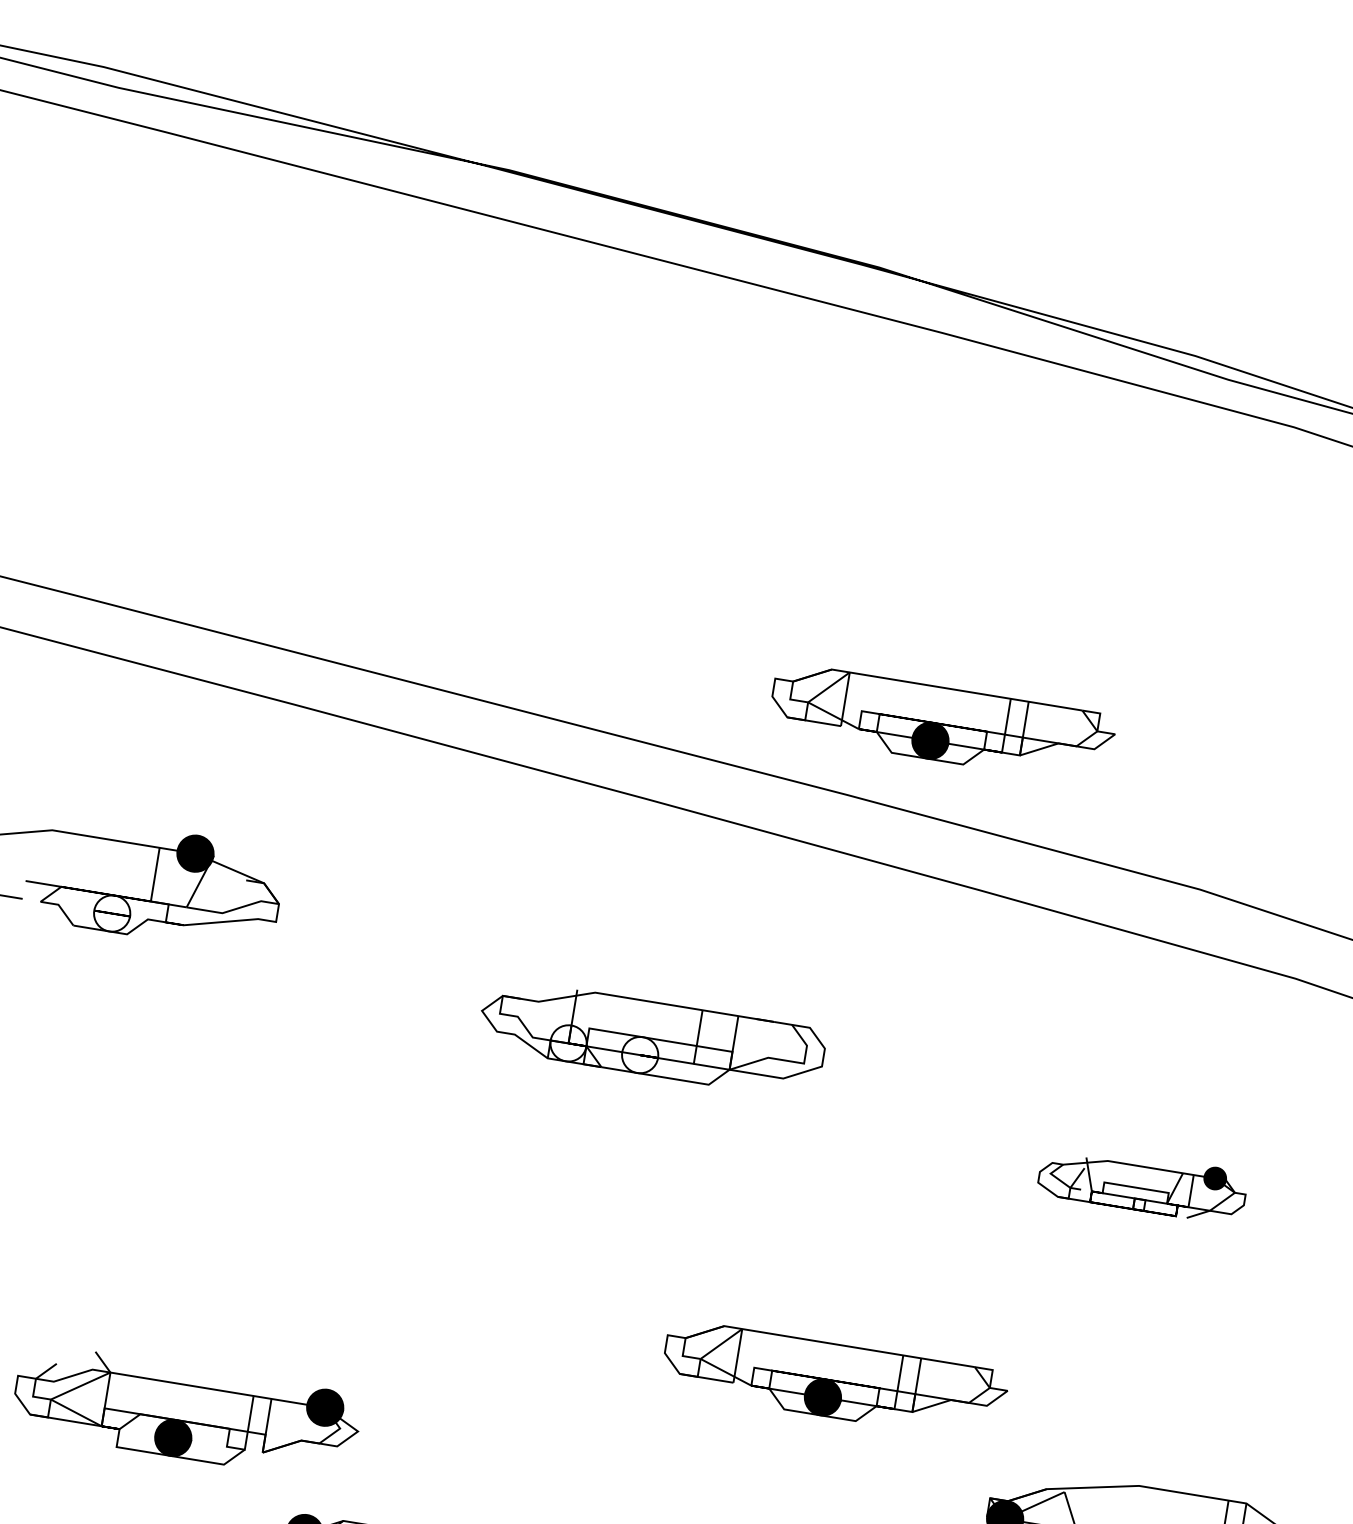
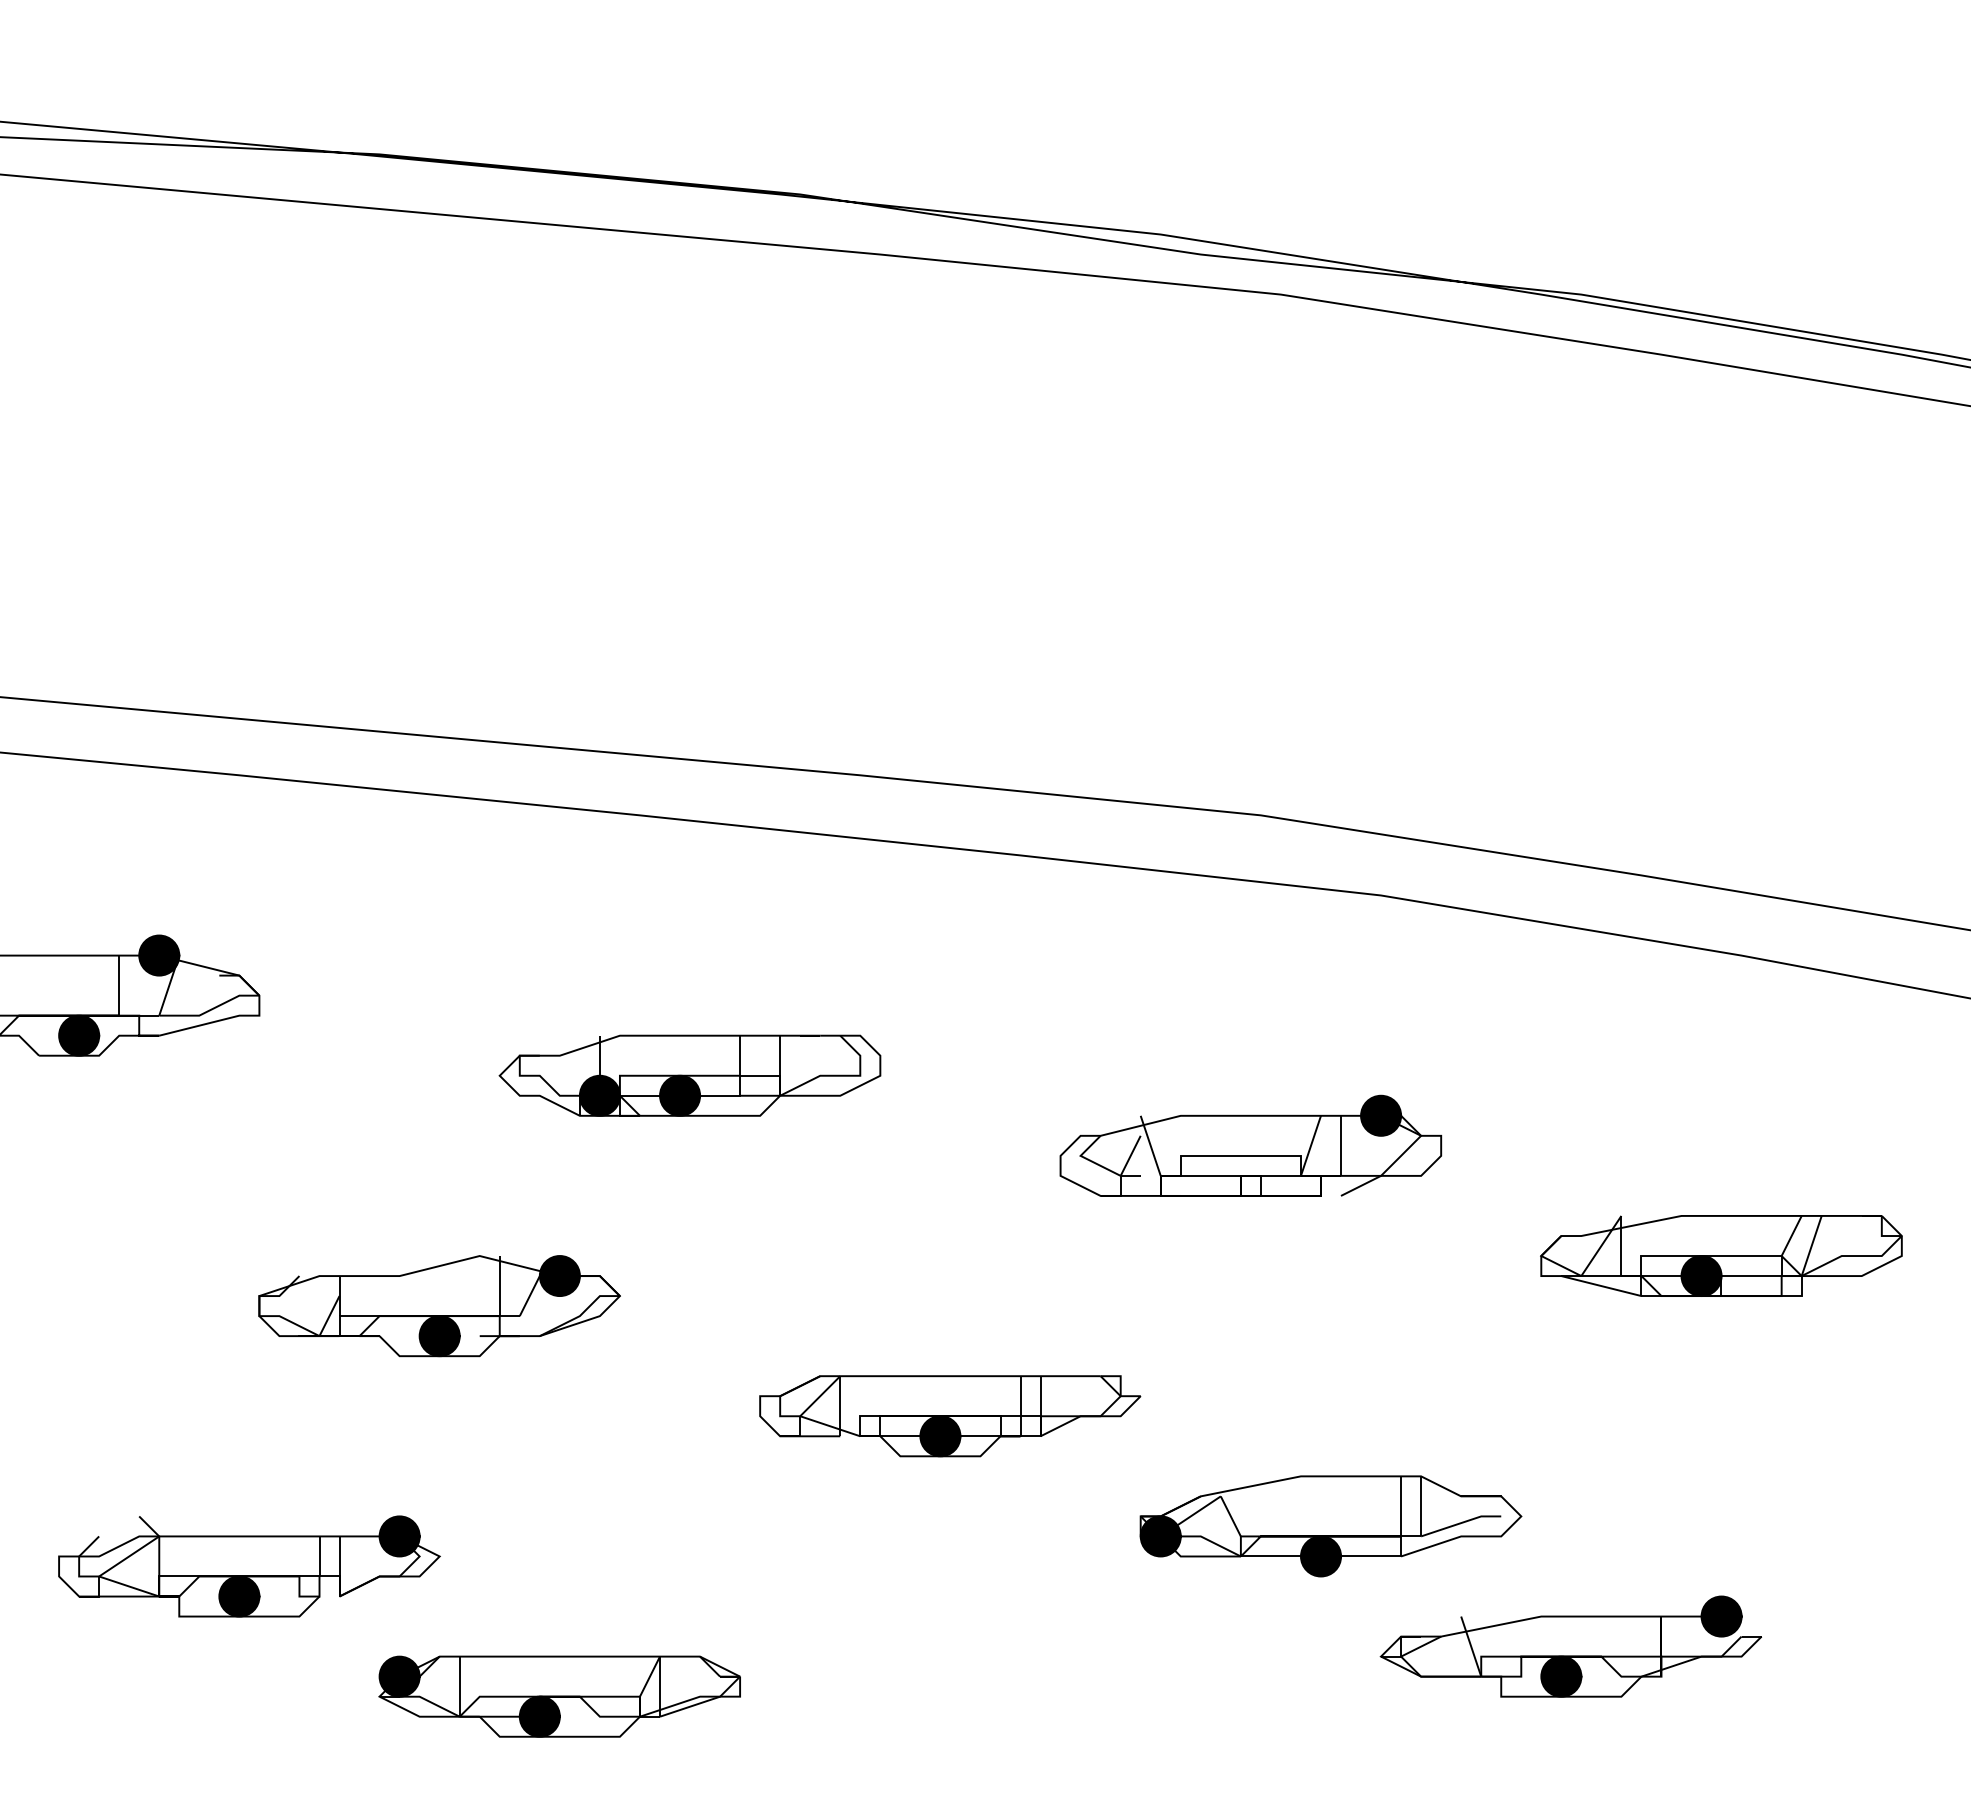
part: (942, 724) -> (950, 681), removed
fill: (112, 913) -> (79, 1035), added
fill: (568, 1043) -> (599, 1095), added
fill: (640, 1054) -> (680, 1095), added
part: (1142, 1182) -> (1250, 1145), size x1.67
part: (394, 1208) -> (439, 1306), added

